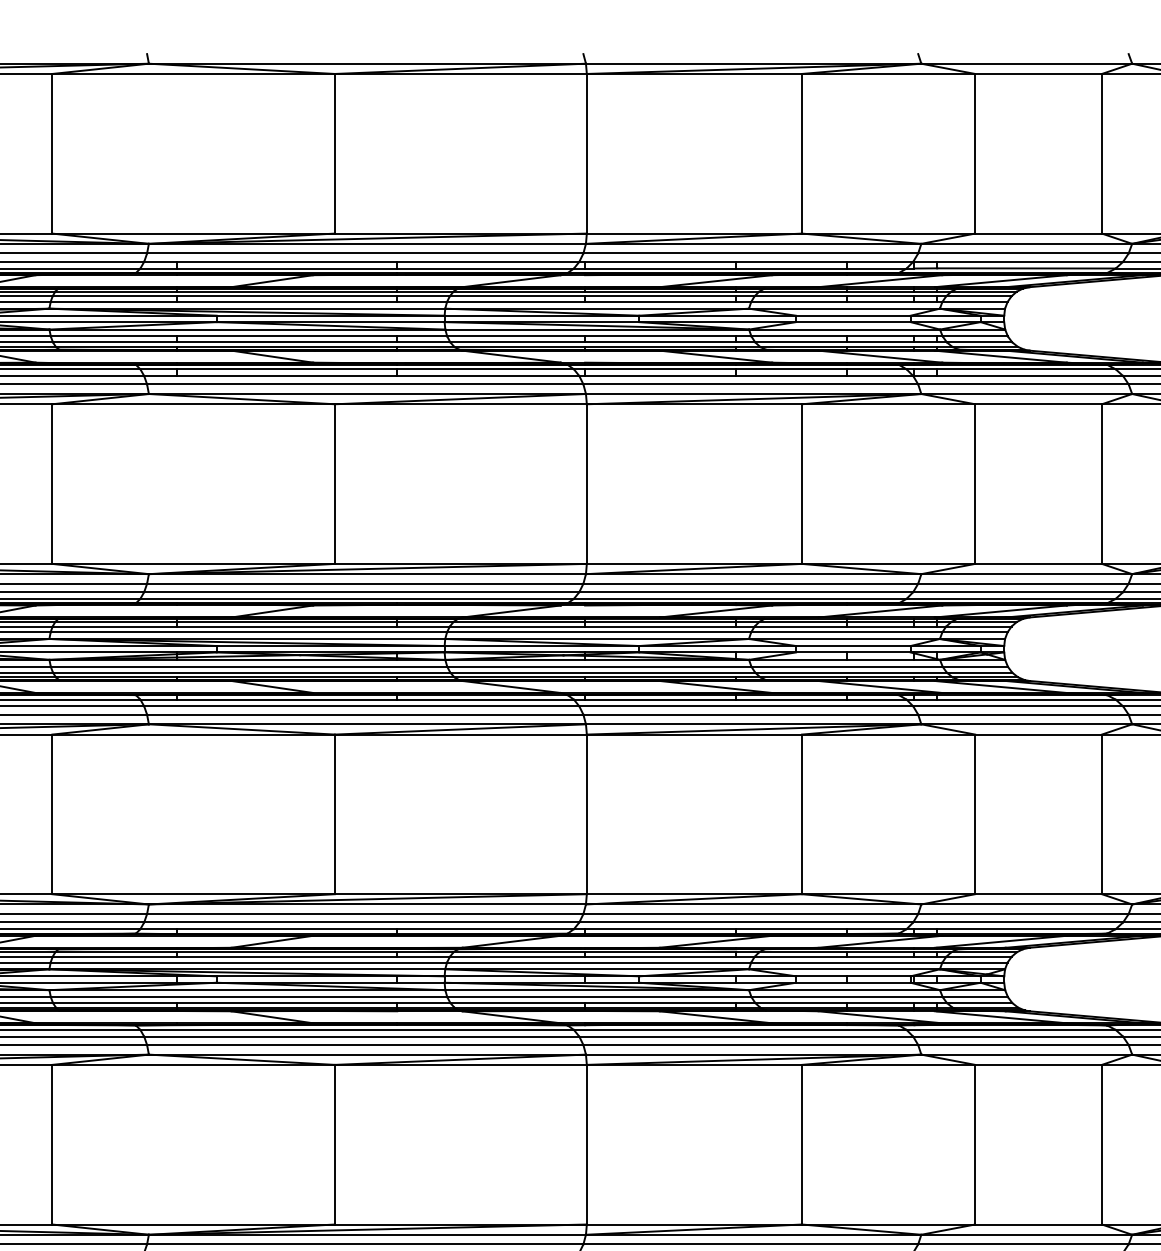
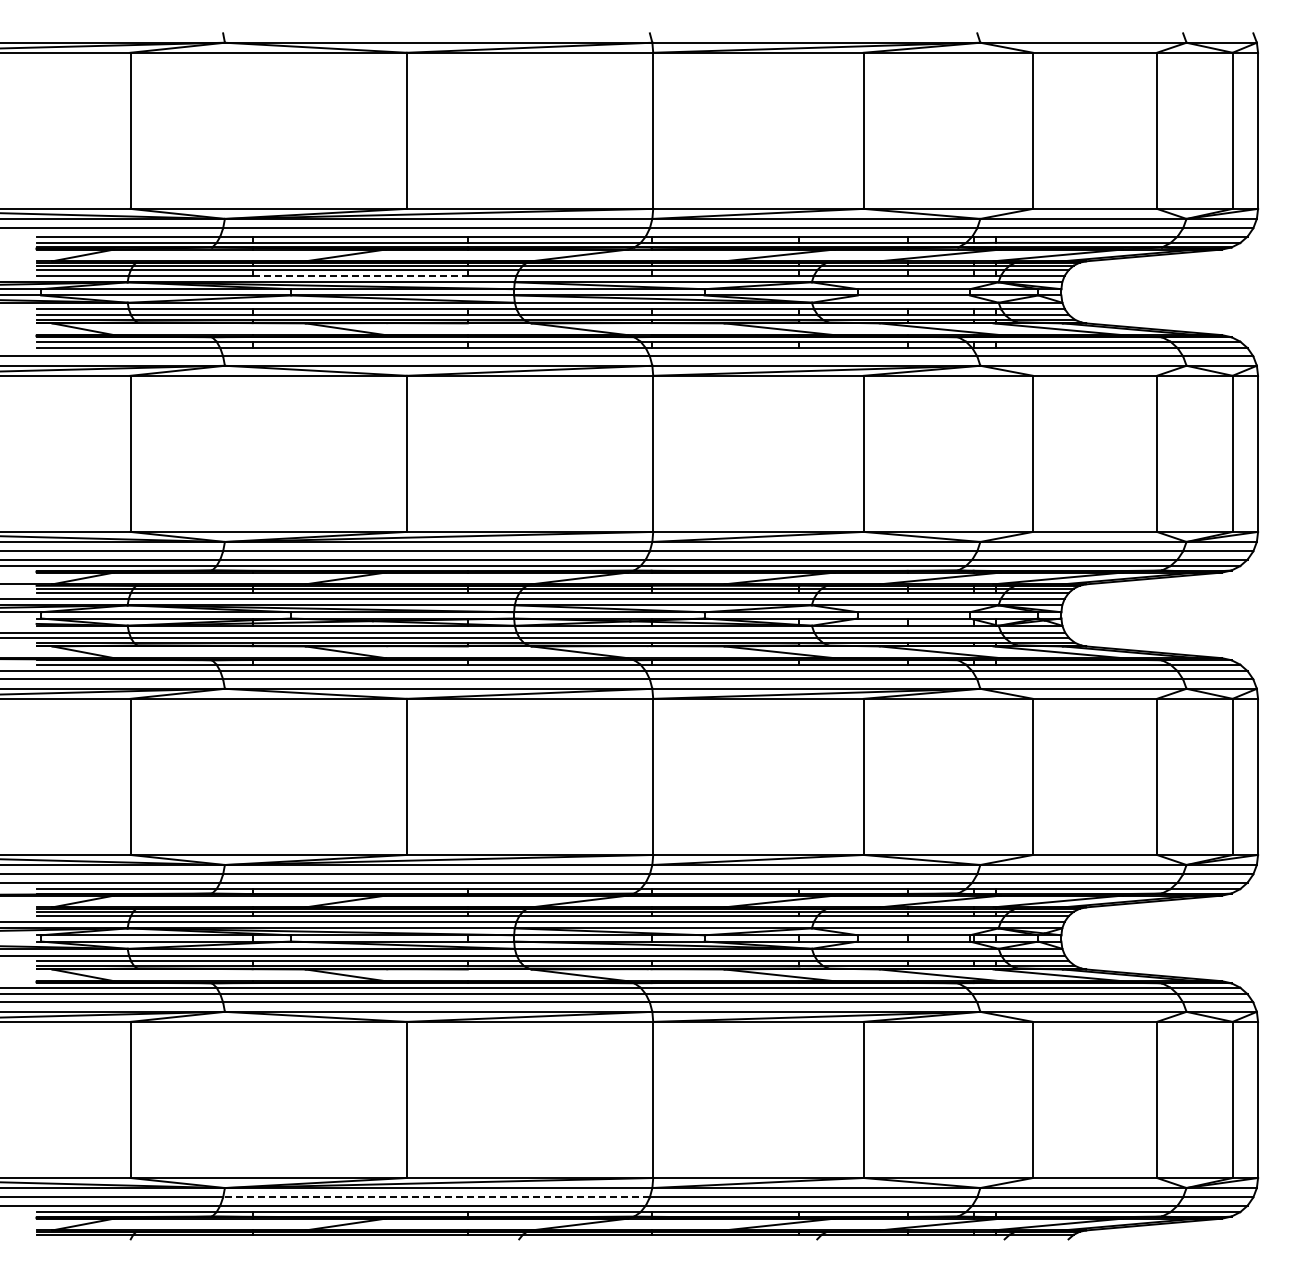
line: (287, 301) -> (360, 275), solid -> dashed
line: (365, 1244) -> (436, 1197), solid -> dashed

